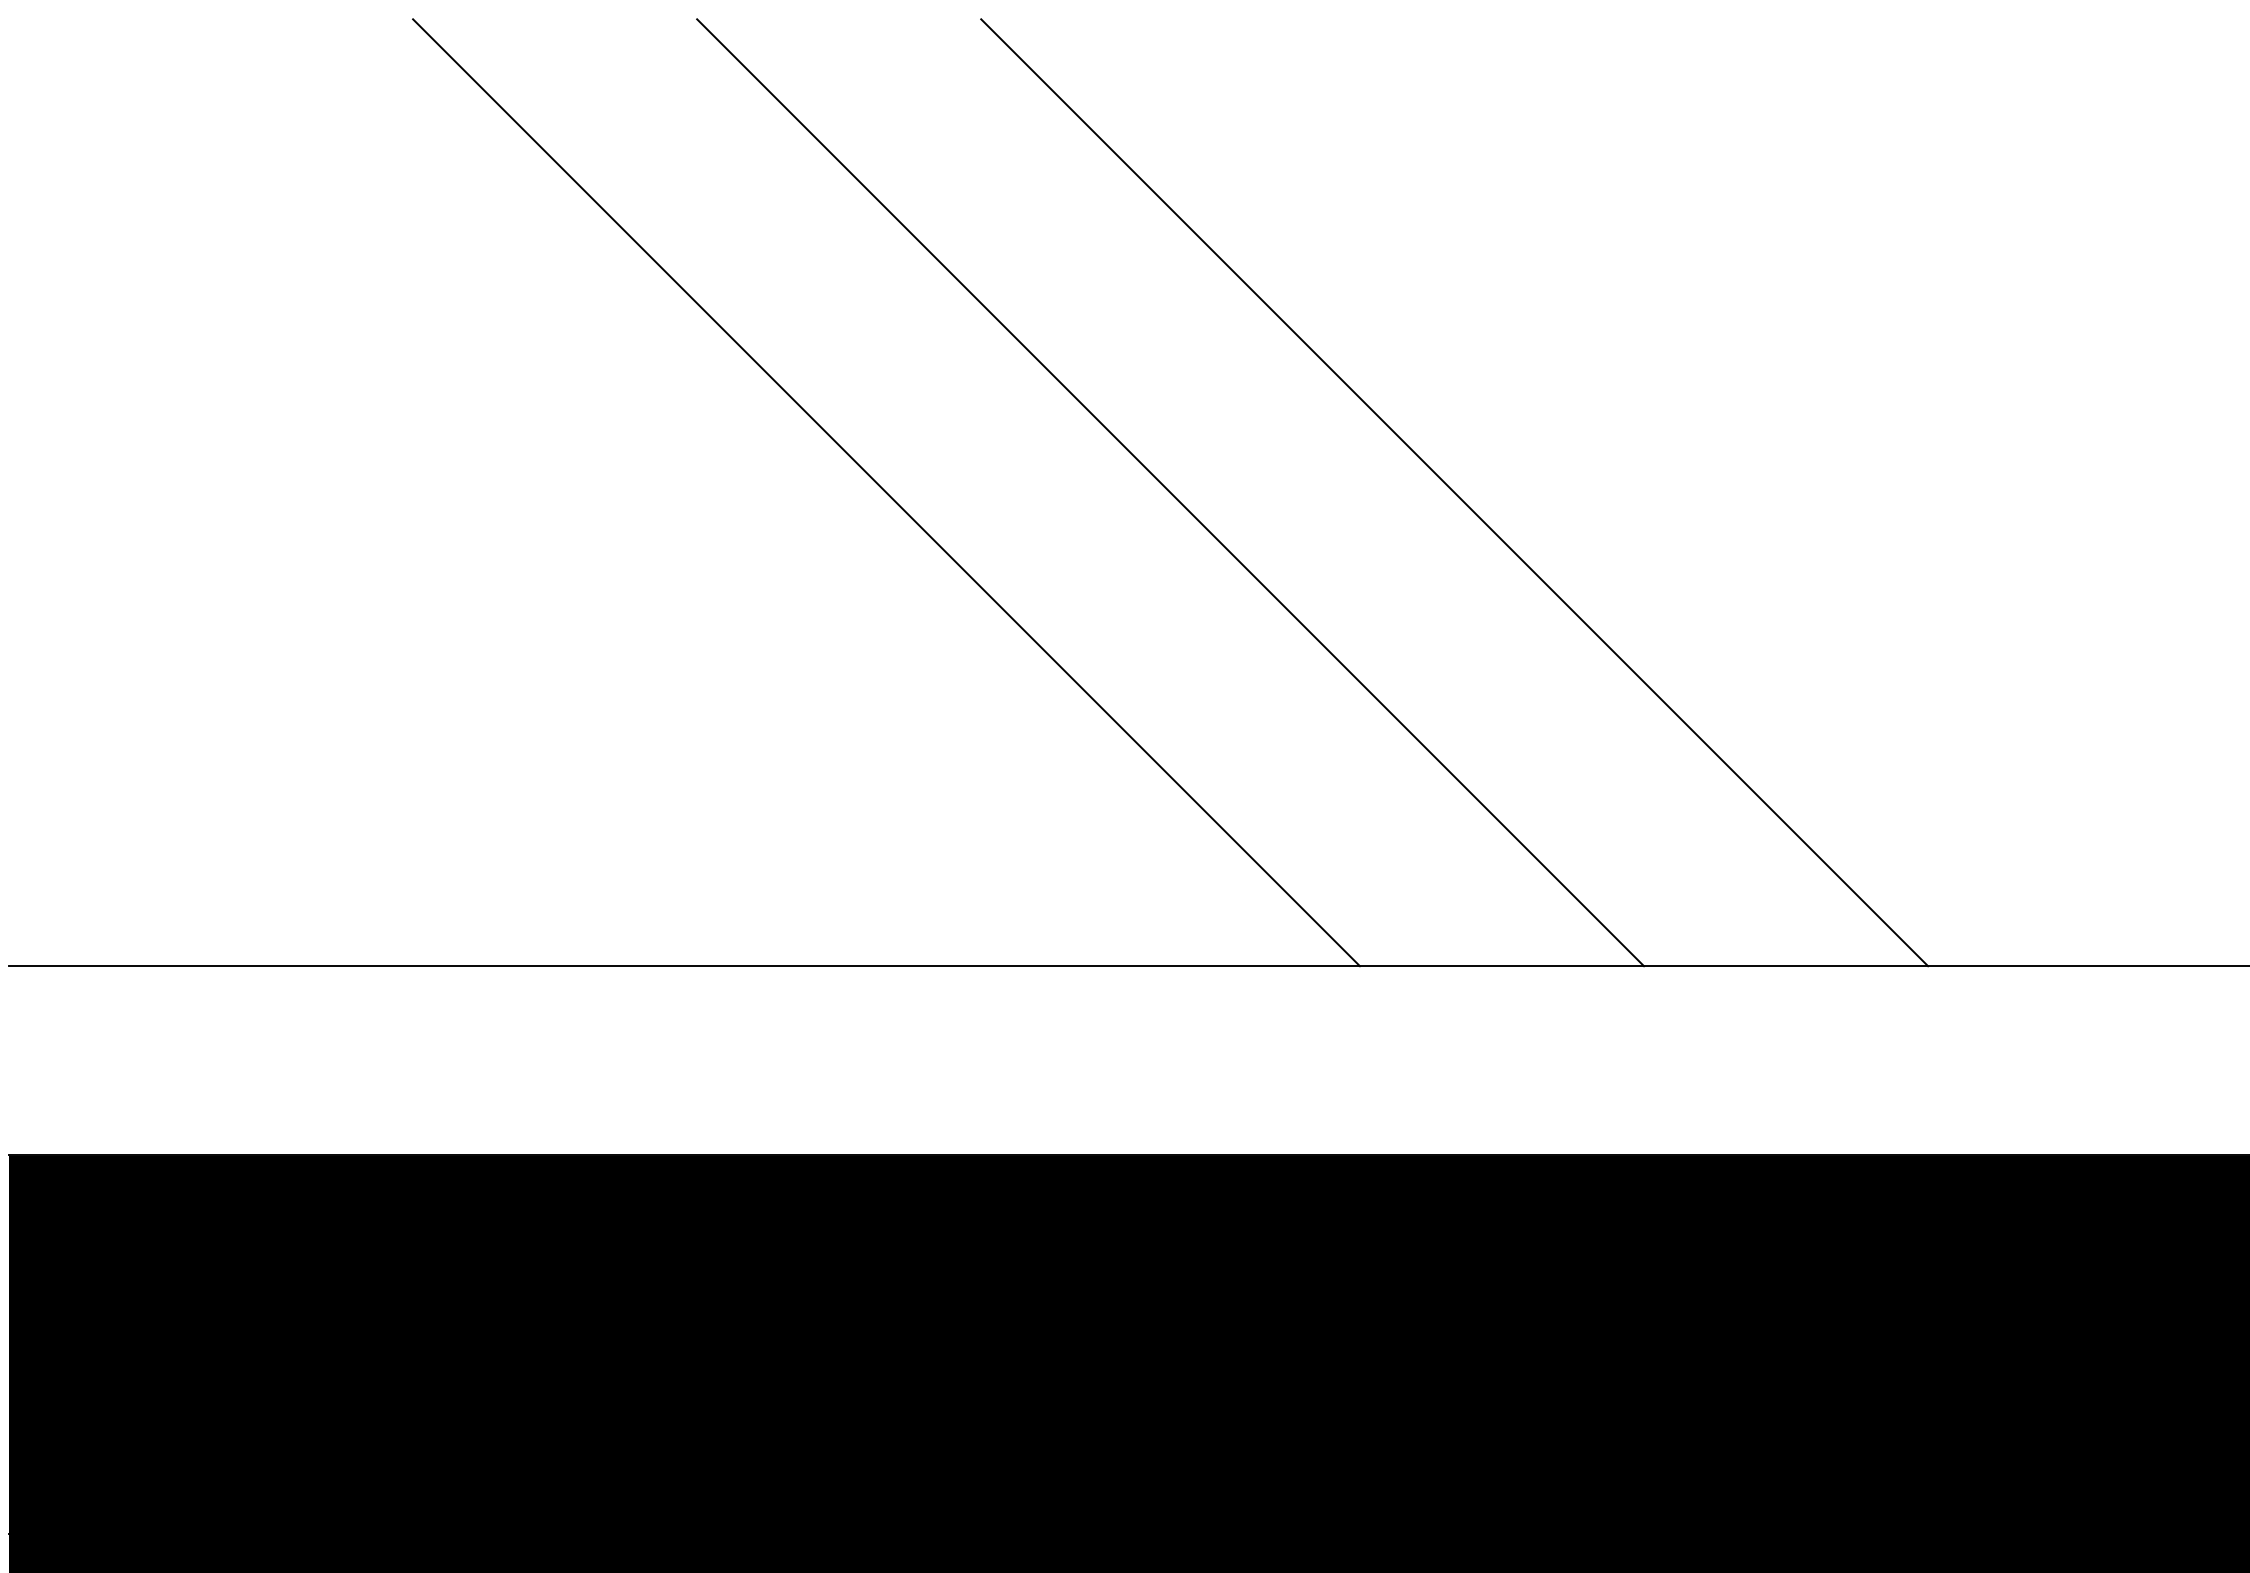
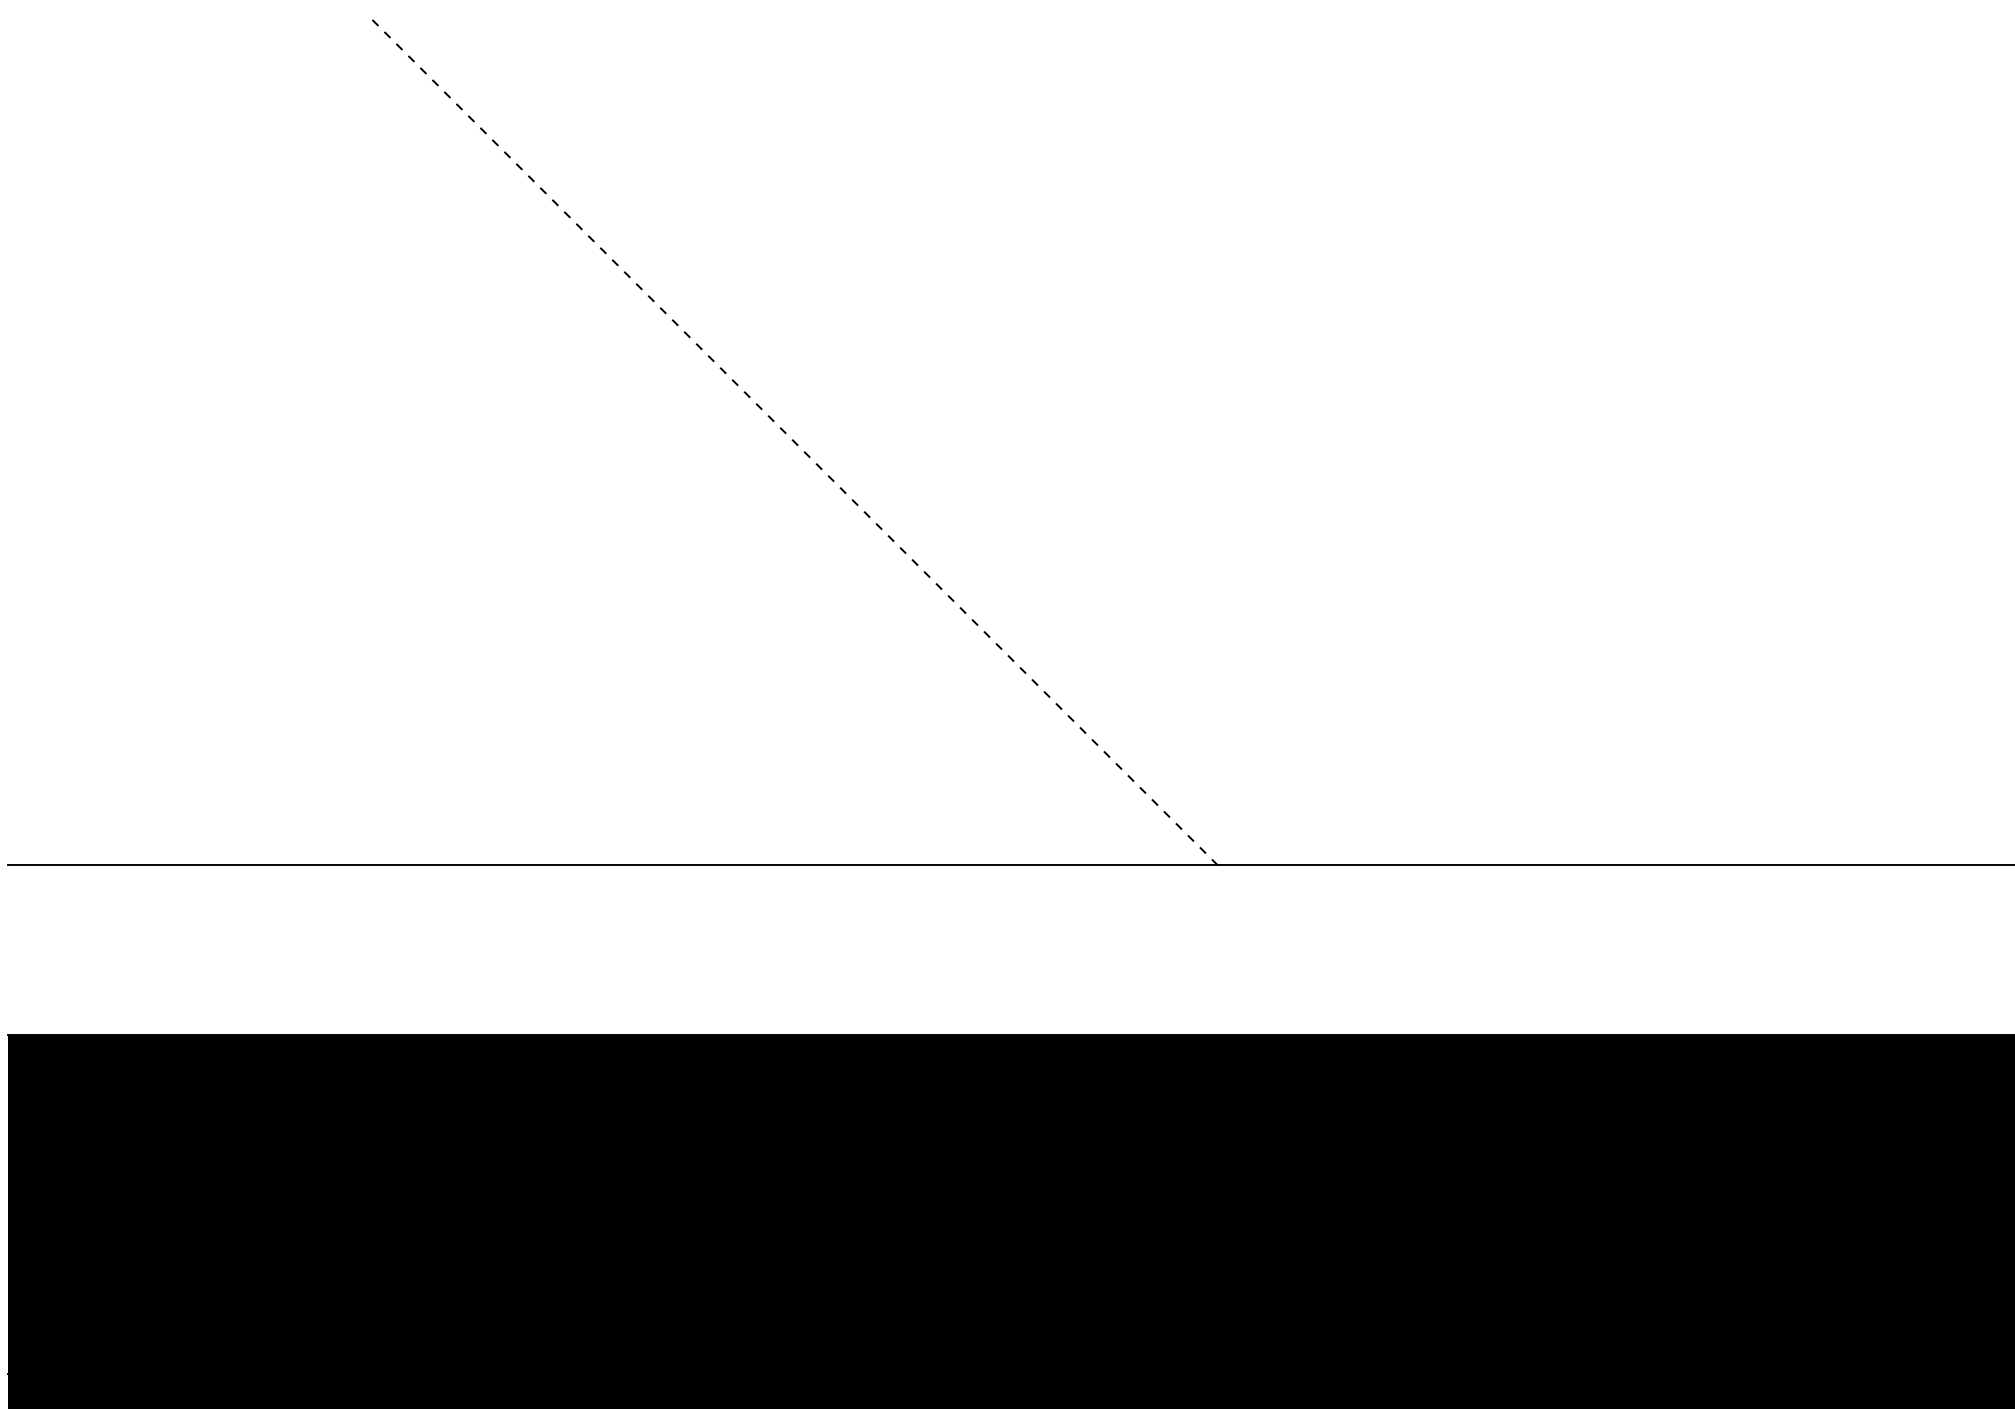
line: (886, 492) -> (793, 441), solid -> dashed
line: (1170, 492) -> (1048, 441), removed
line: (1454, 492) -> (1302, 441), removed

